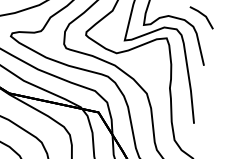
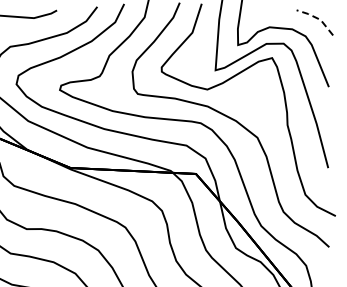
line: (203, 15) -> (317, 18), solid -> dashed

